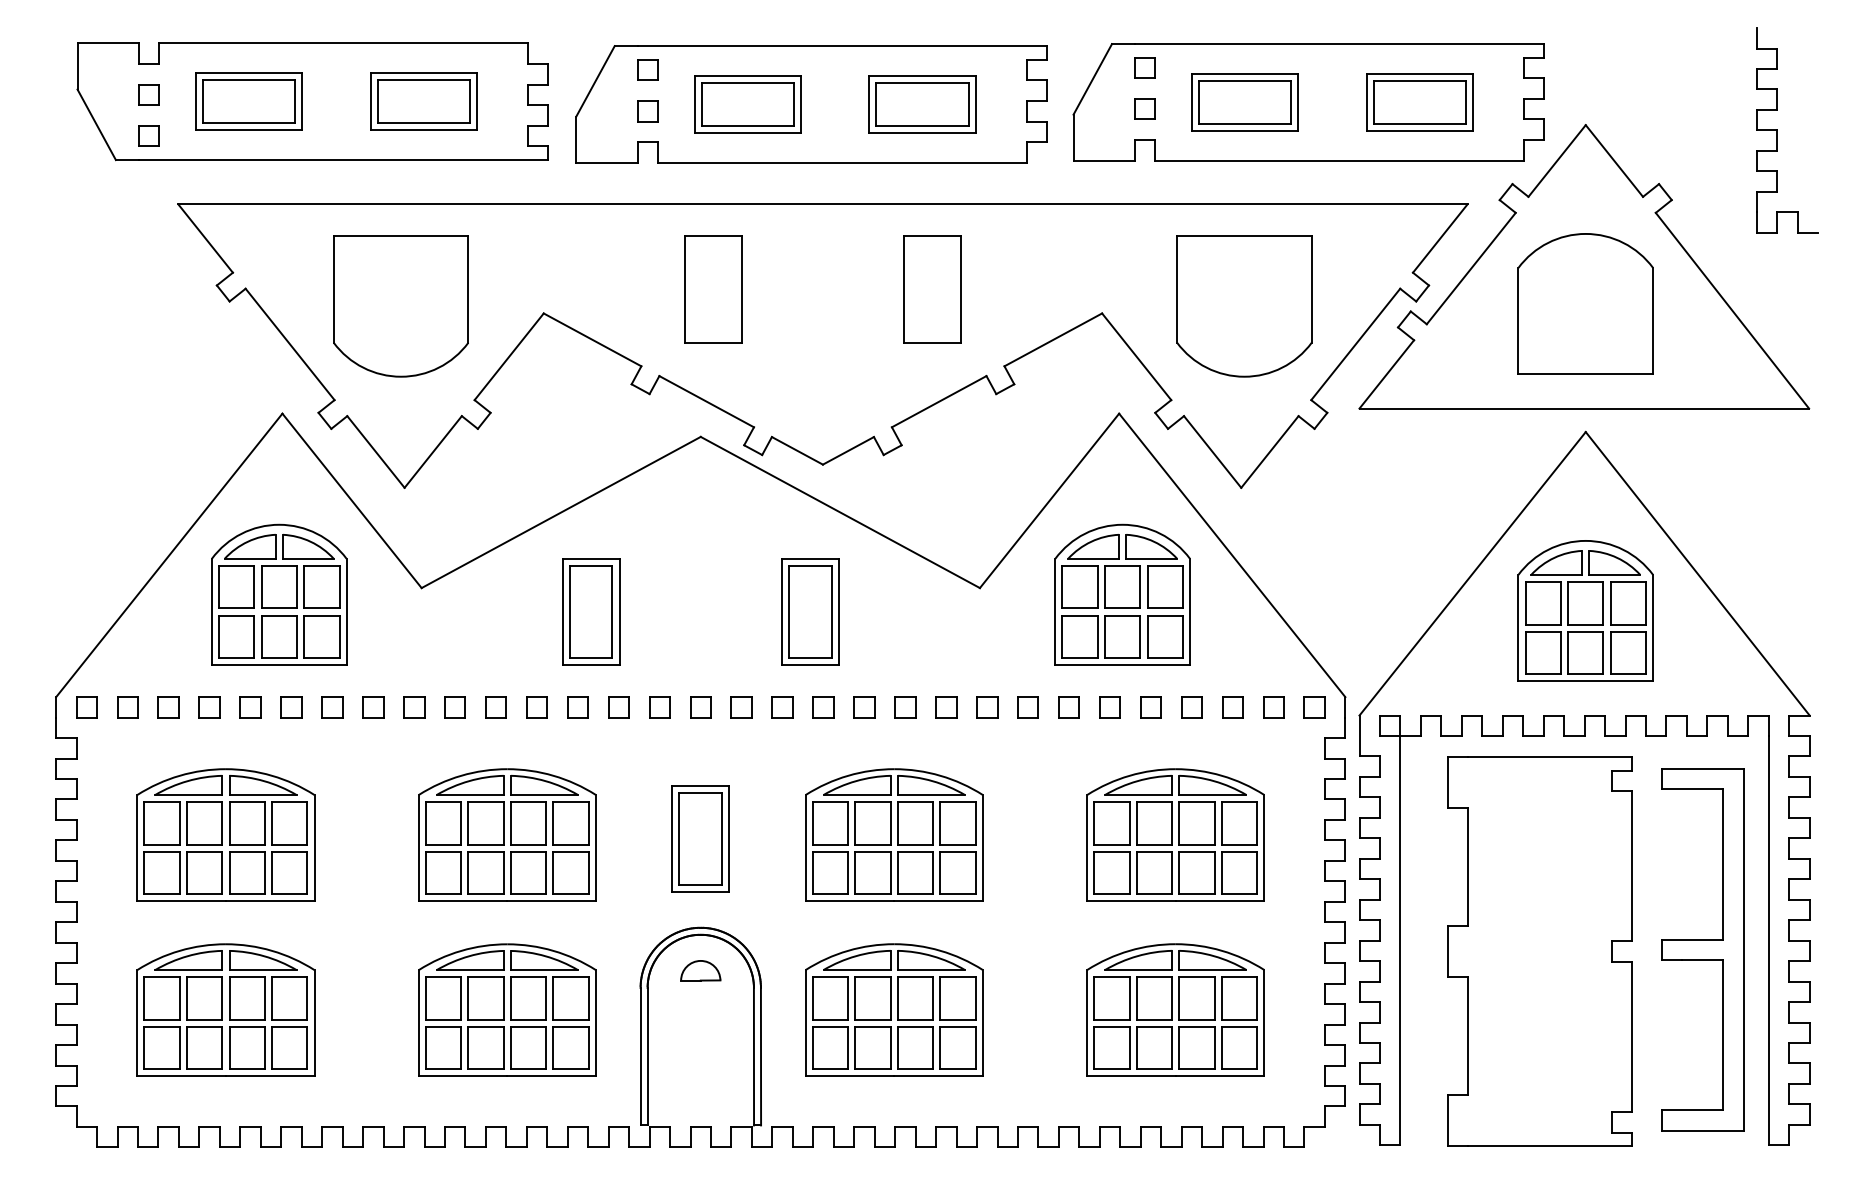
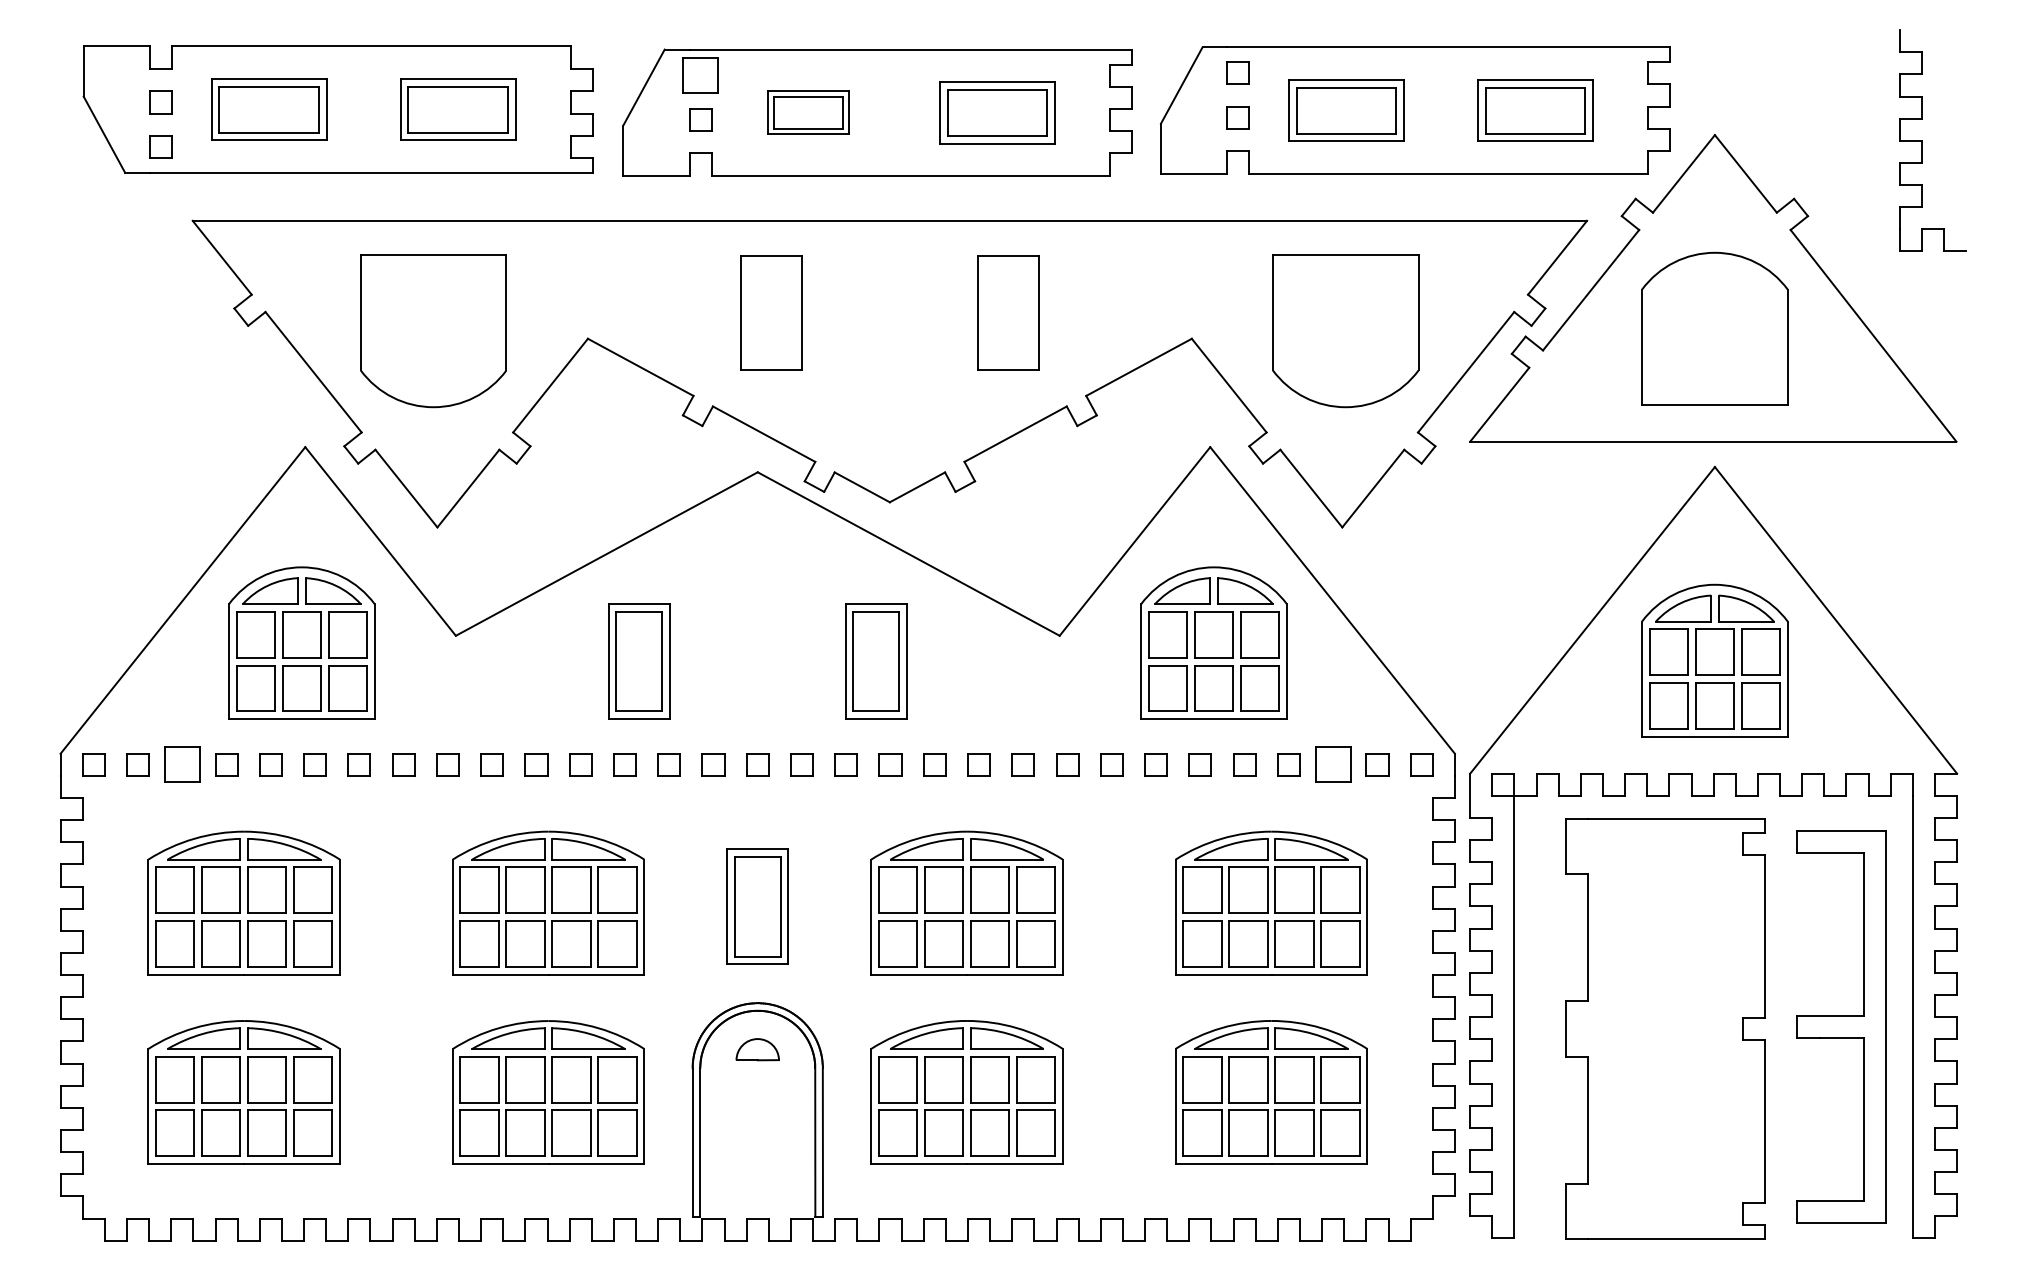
part: (647, 70) -> (700, 75), size x1.6
part: (747, 104) -> (808, 112), size x0.7
part: (167, 707) -> (181, 764), size x1.6
part: (1232, 707) -> (1332, 764), size x1.6

